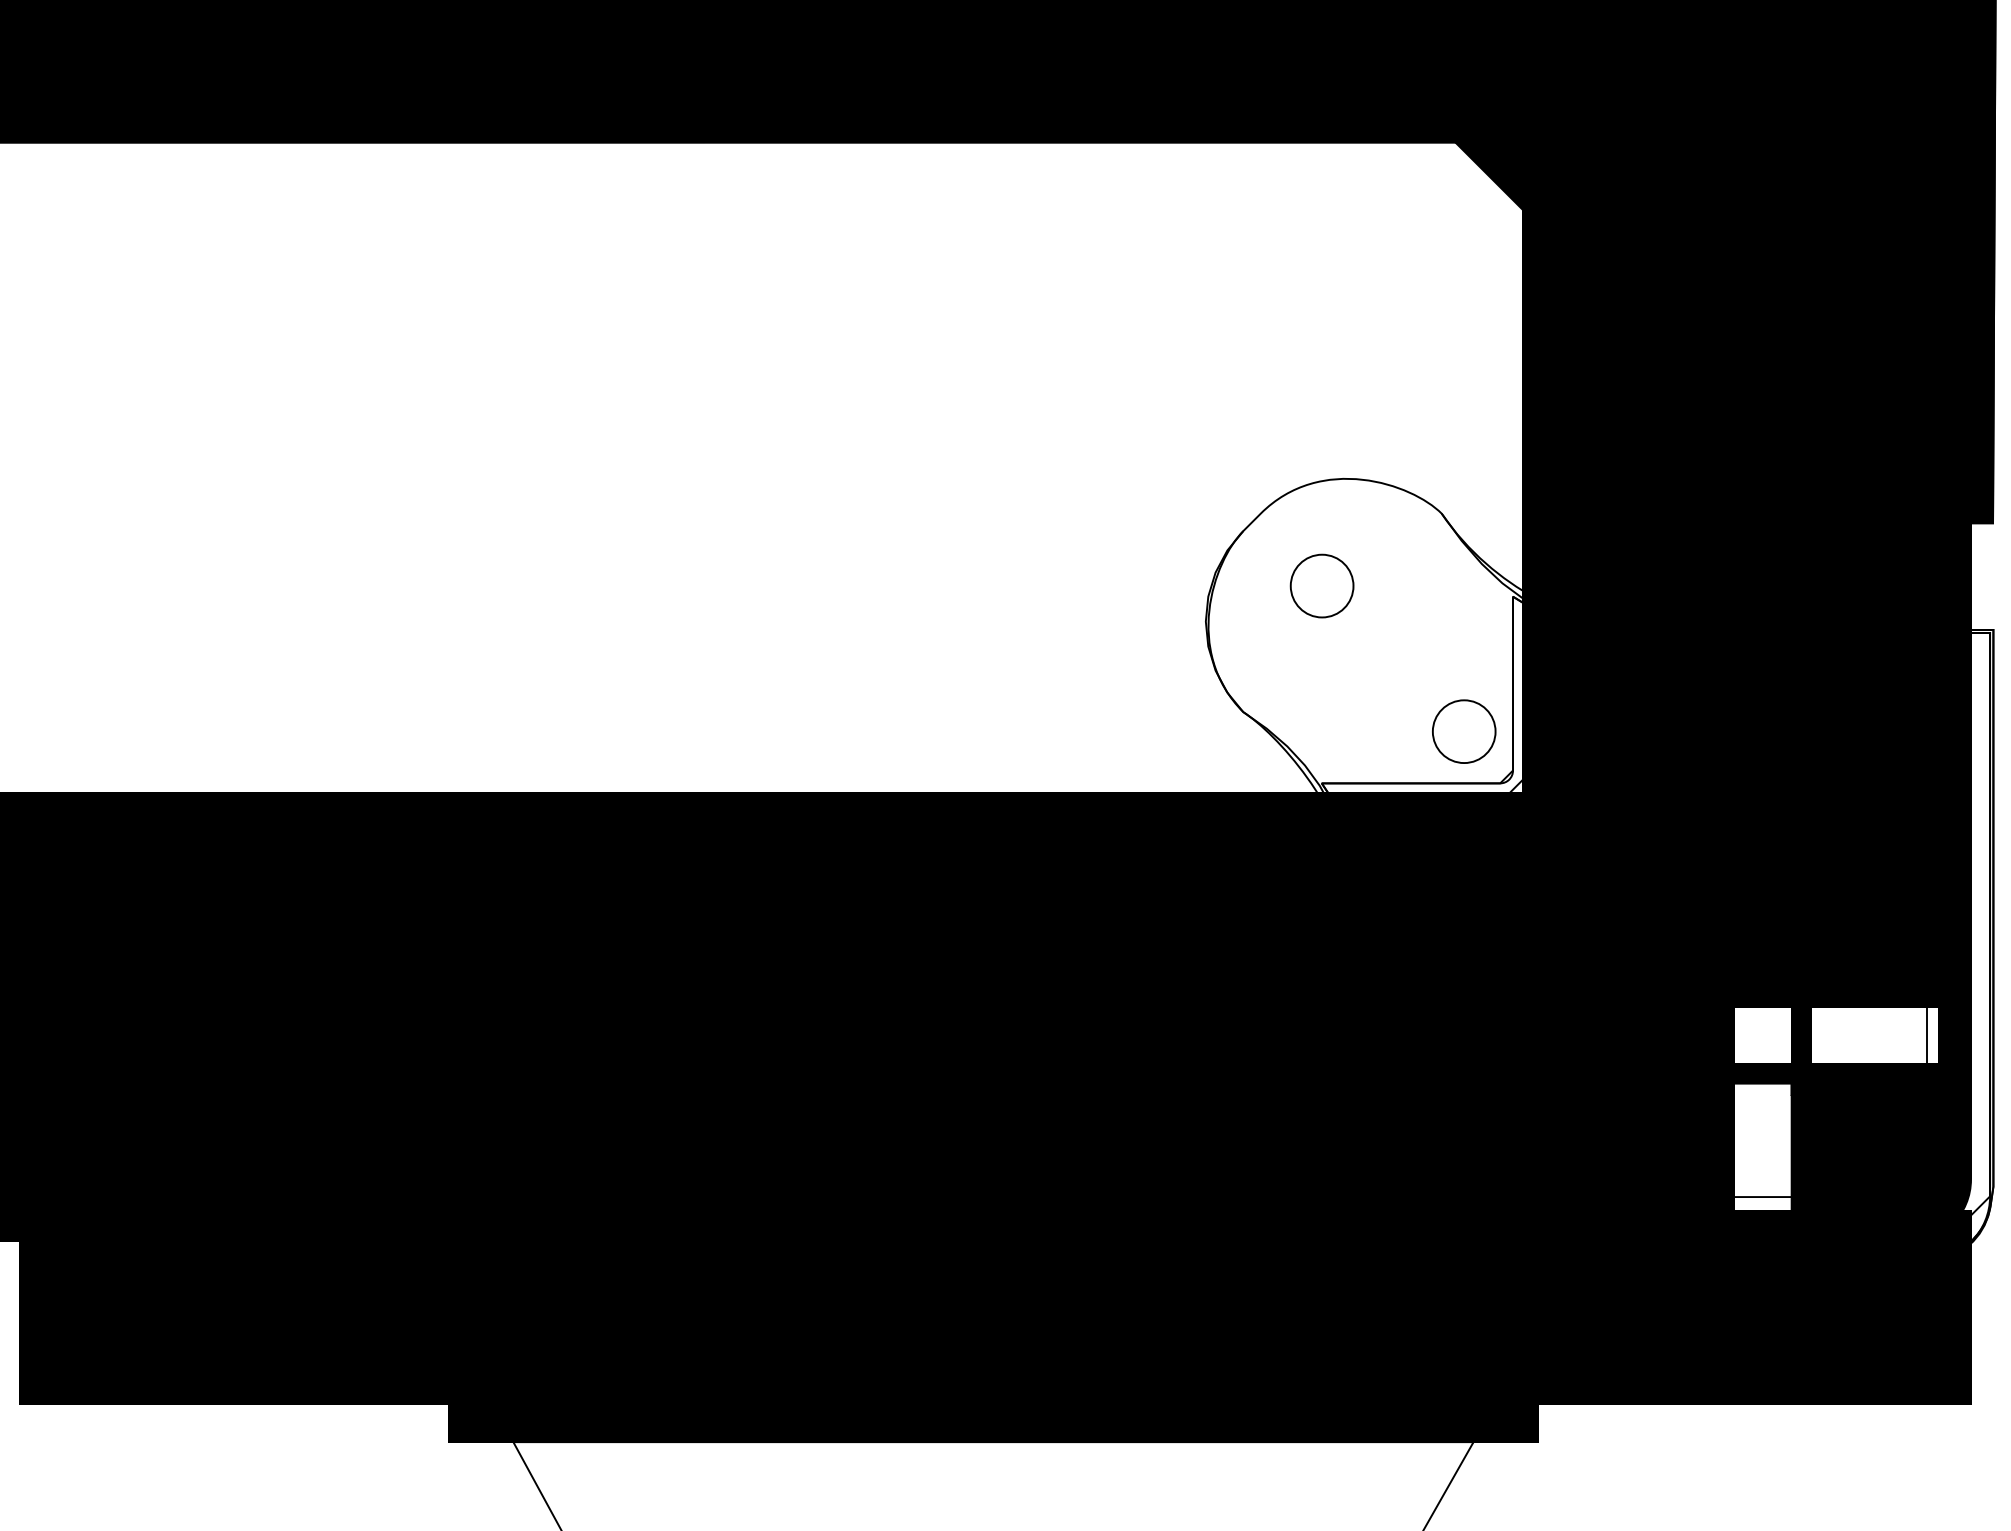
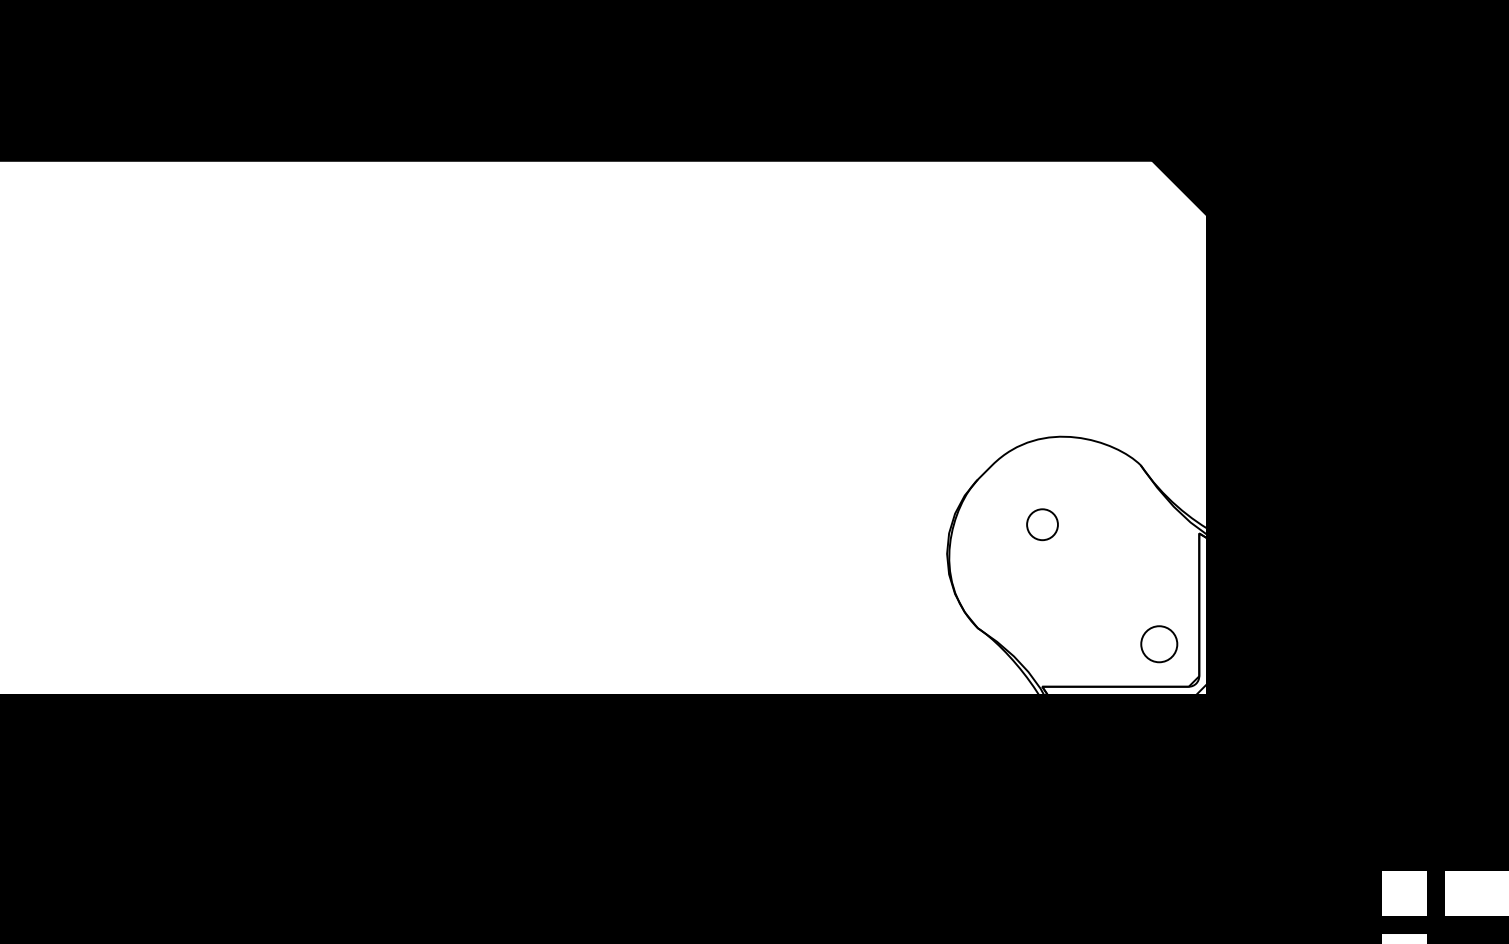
part: (1321, 585) -> (1042, 524), size x0.6
part: (1464, 731) -> (1159, 644), size x0.7

